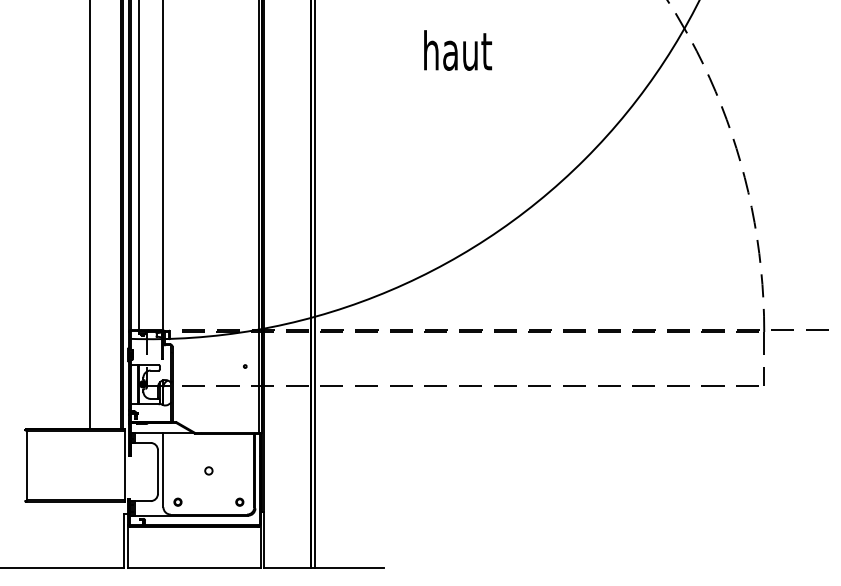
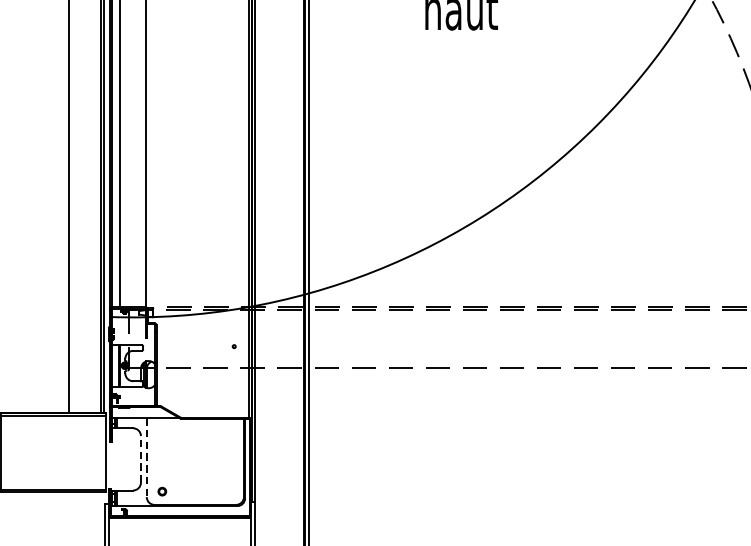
line: (163, 470) -> (146, 457), solid -> dashed
circle: (208, 470) -> (194, 457), removed
line: (157, 472) -> (140, 459), solid -> dashed
part: (239, 501) -> (228, 490), removed

